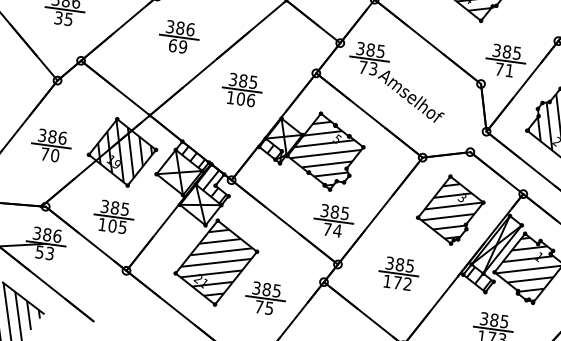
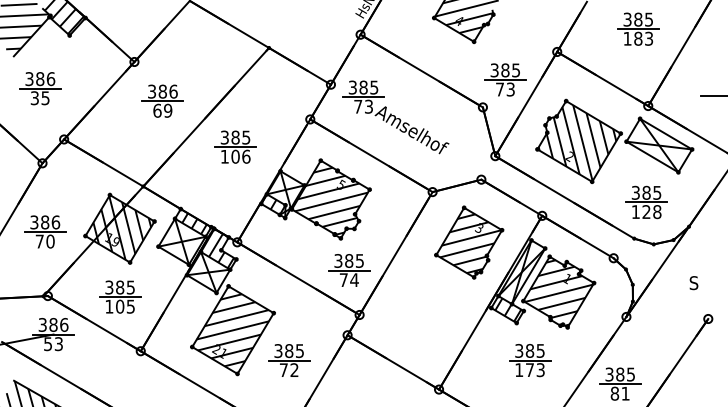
text: (509, 70) -> (510, 89), 71 -> 73
part: (399, 273) -> (424, 315), removed
text: (269, 308) -> (294, 370), 75 -> 72

